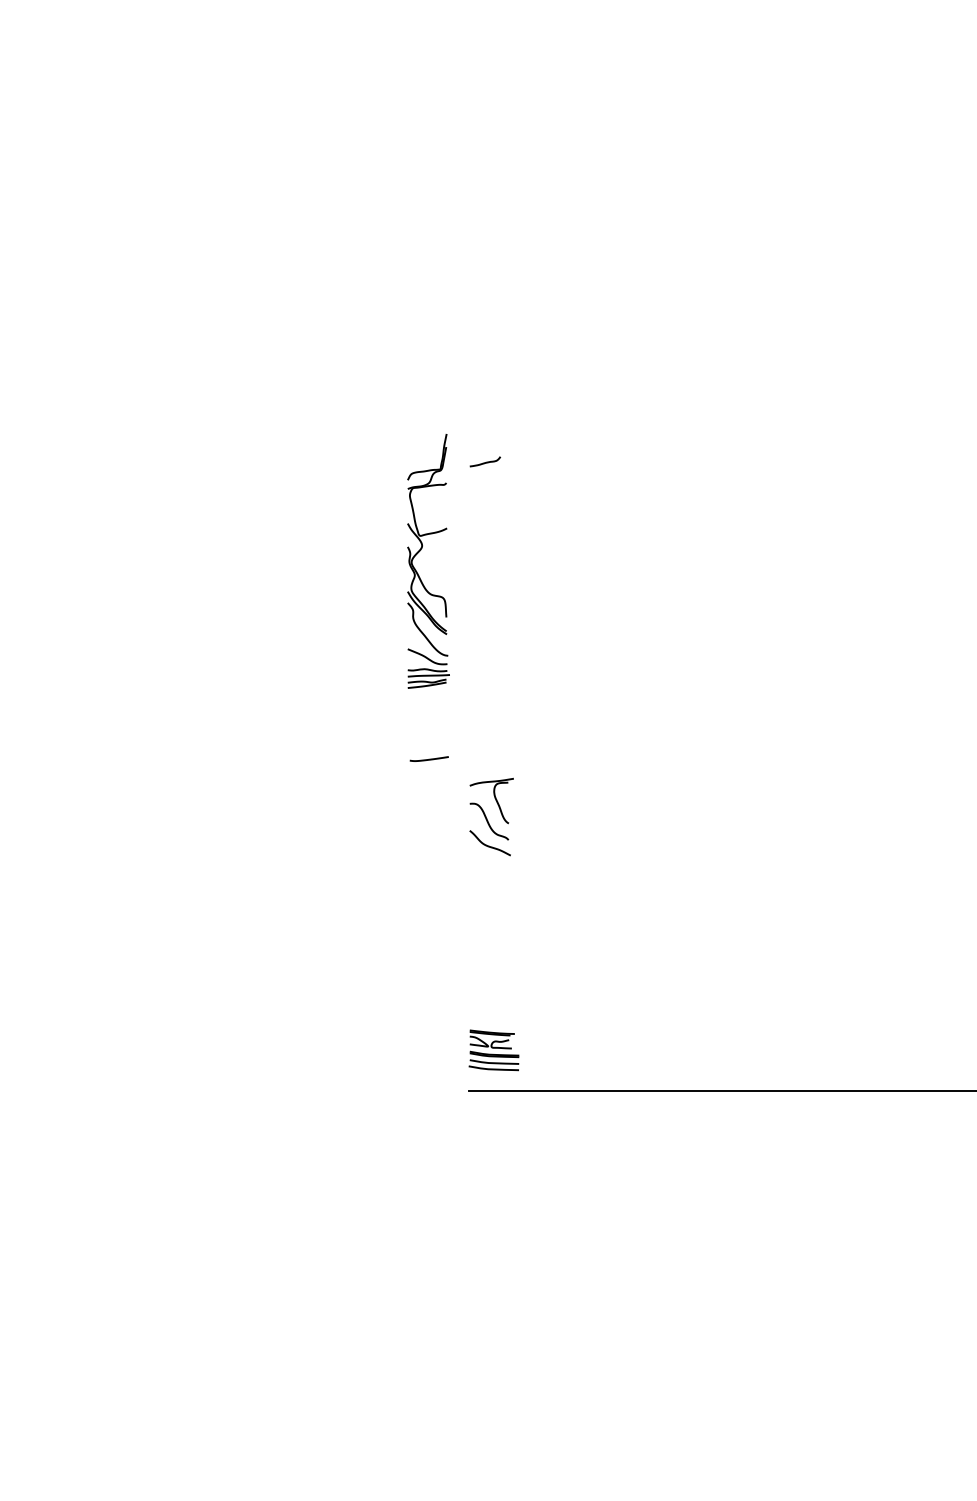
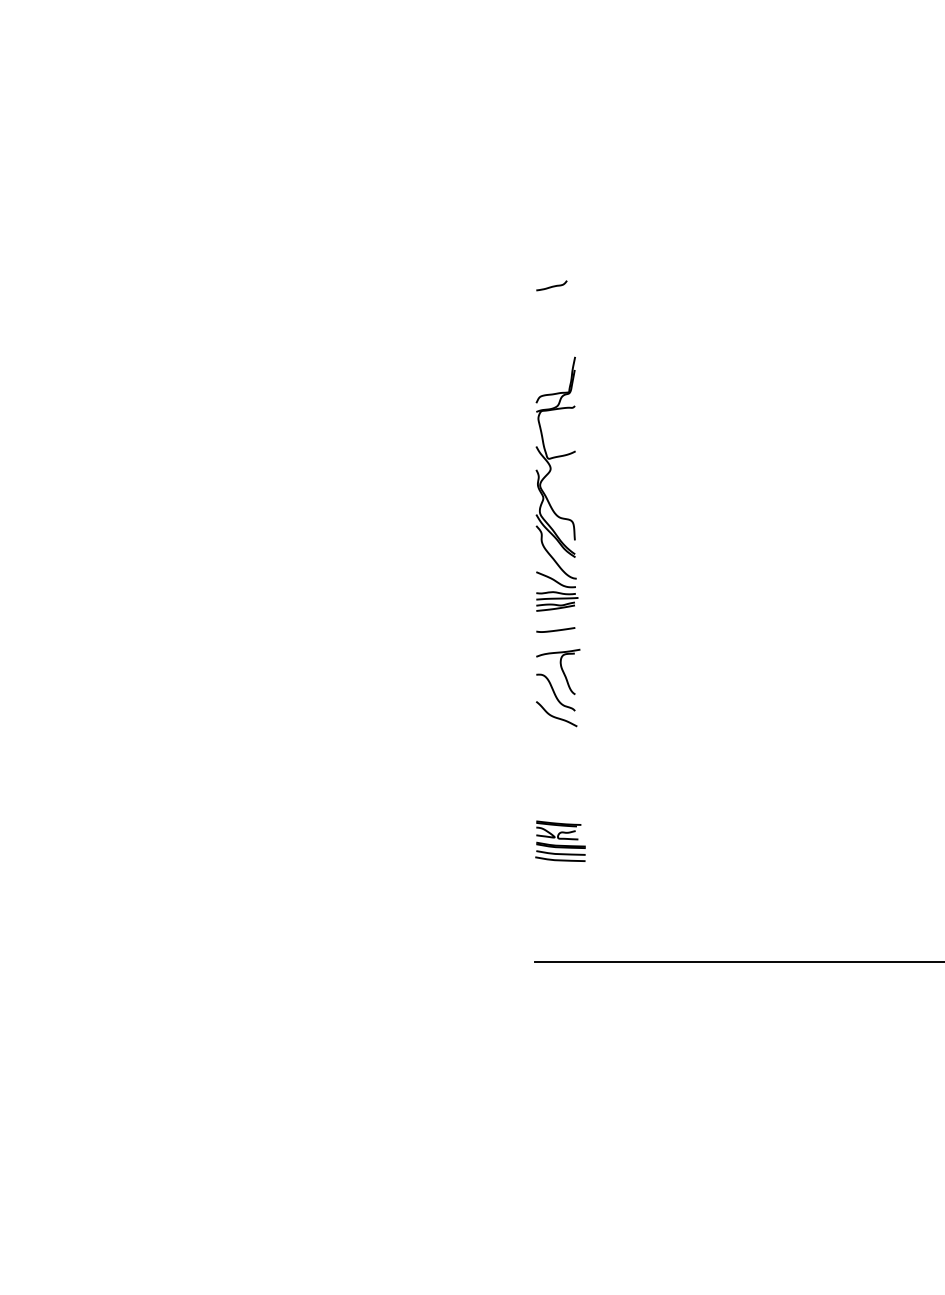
curve: (484, 462) -> (551, 286), moved
part: (419, 552) -> (548, 475), moved
curve: (429, 758) -> (556, 629), moved
part: (493, 1050) -> (560, 841), moved

